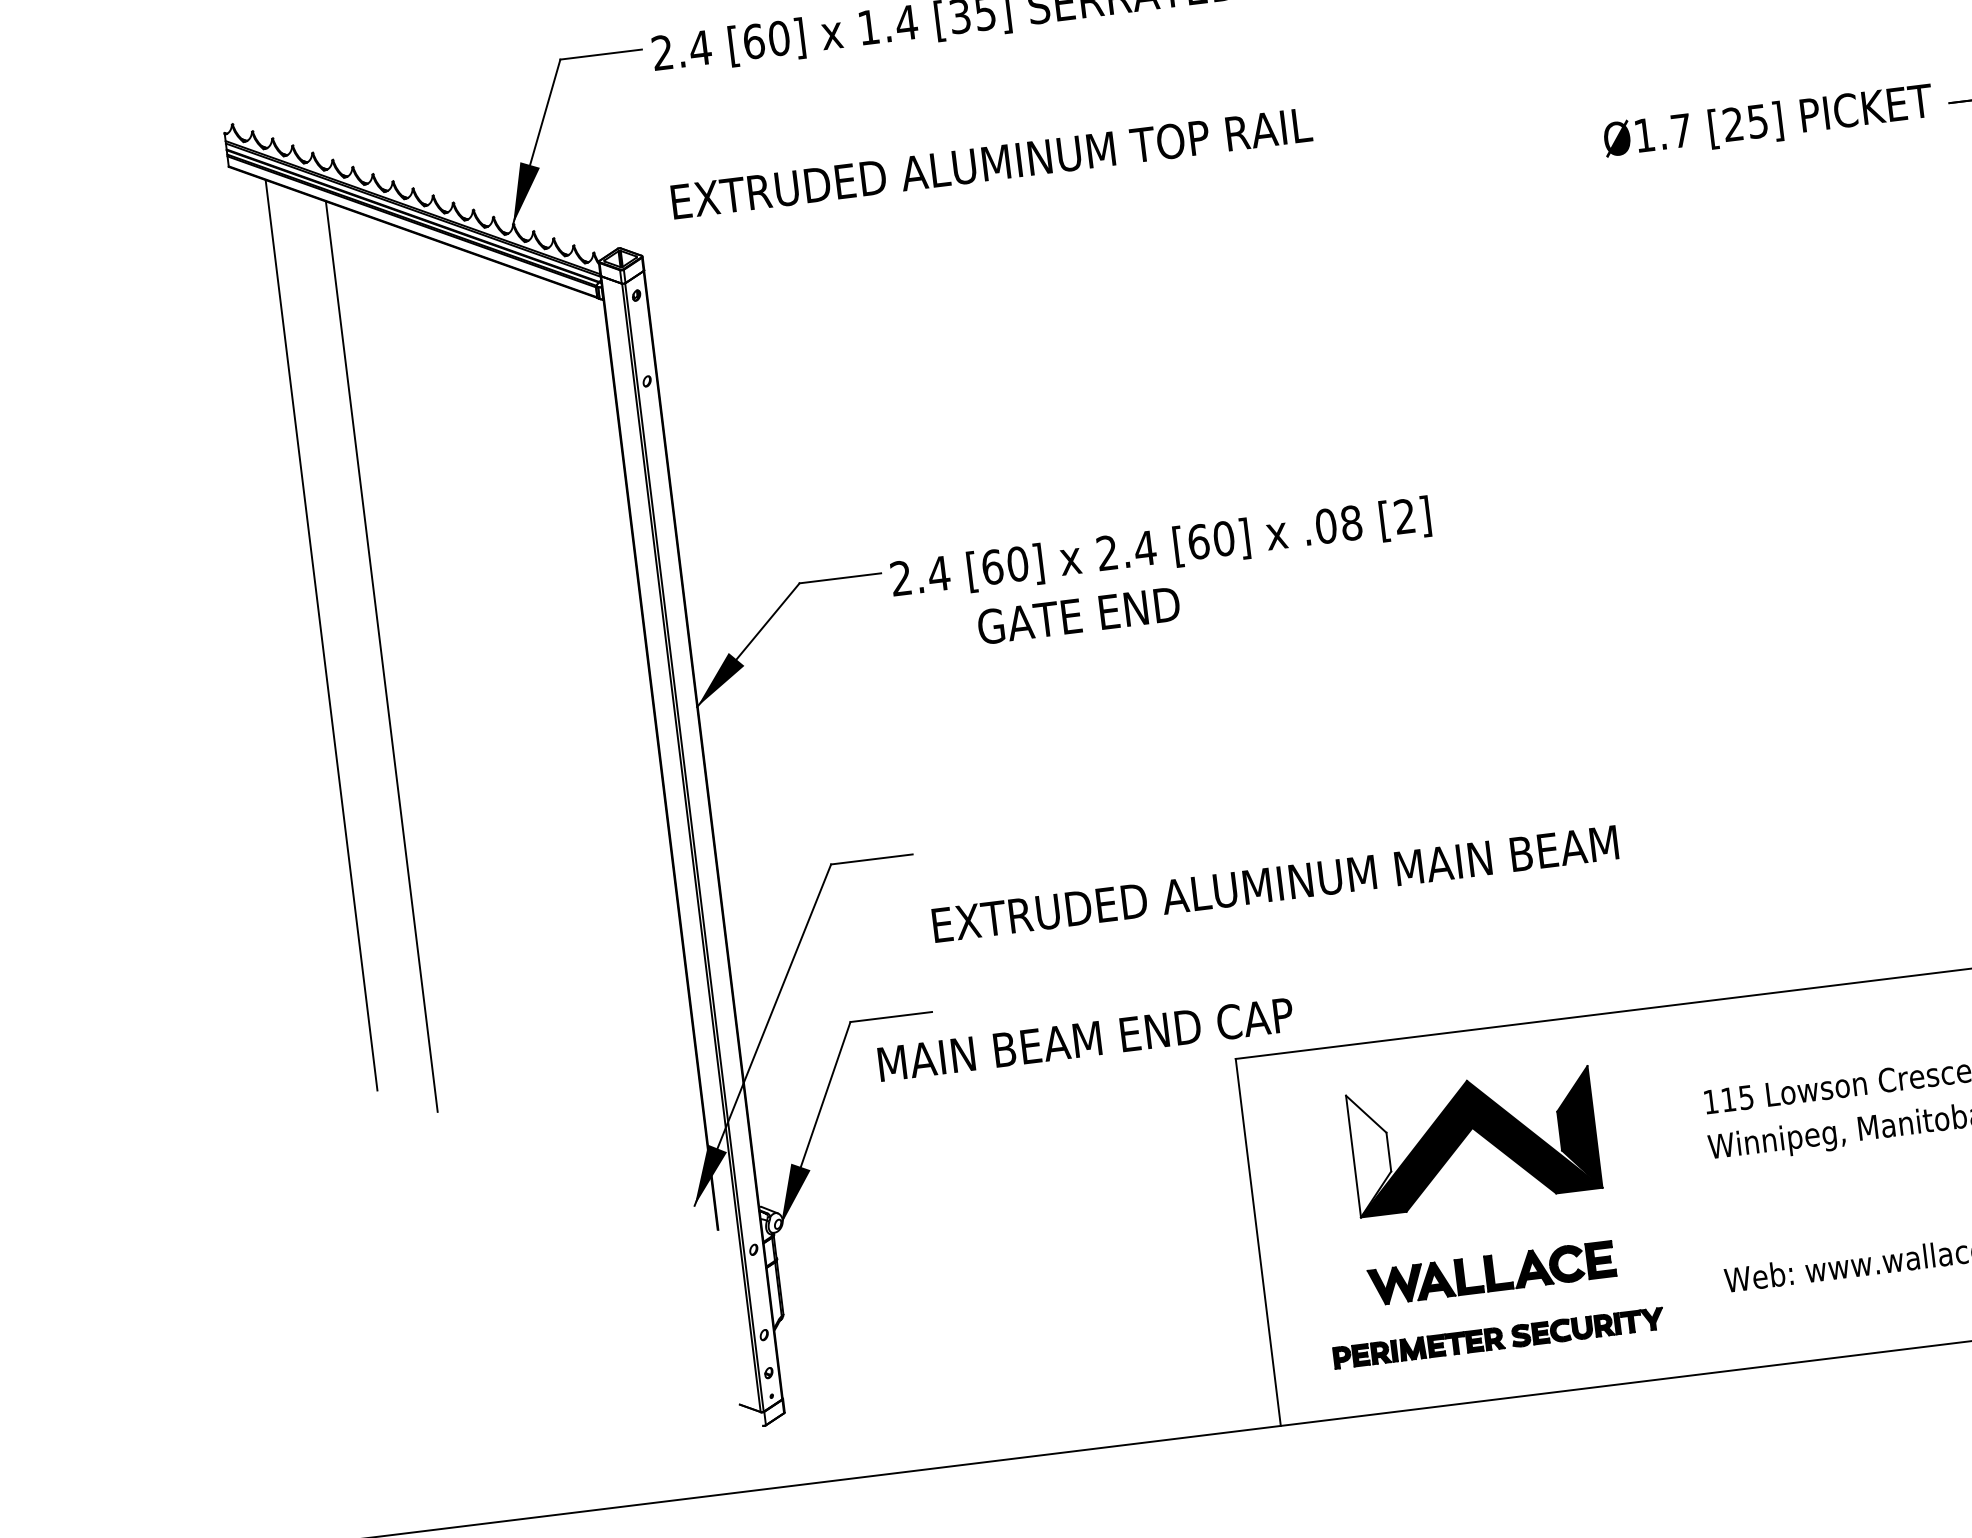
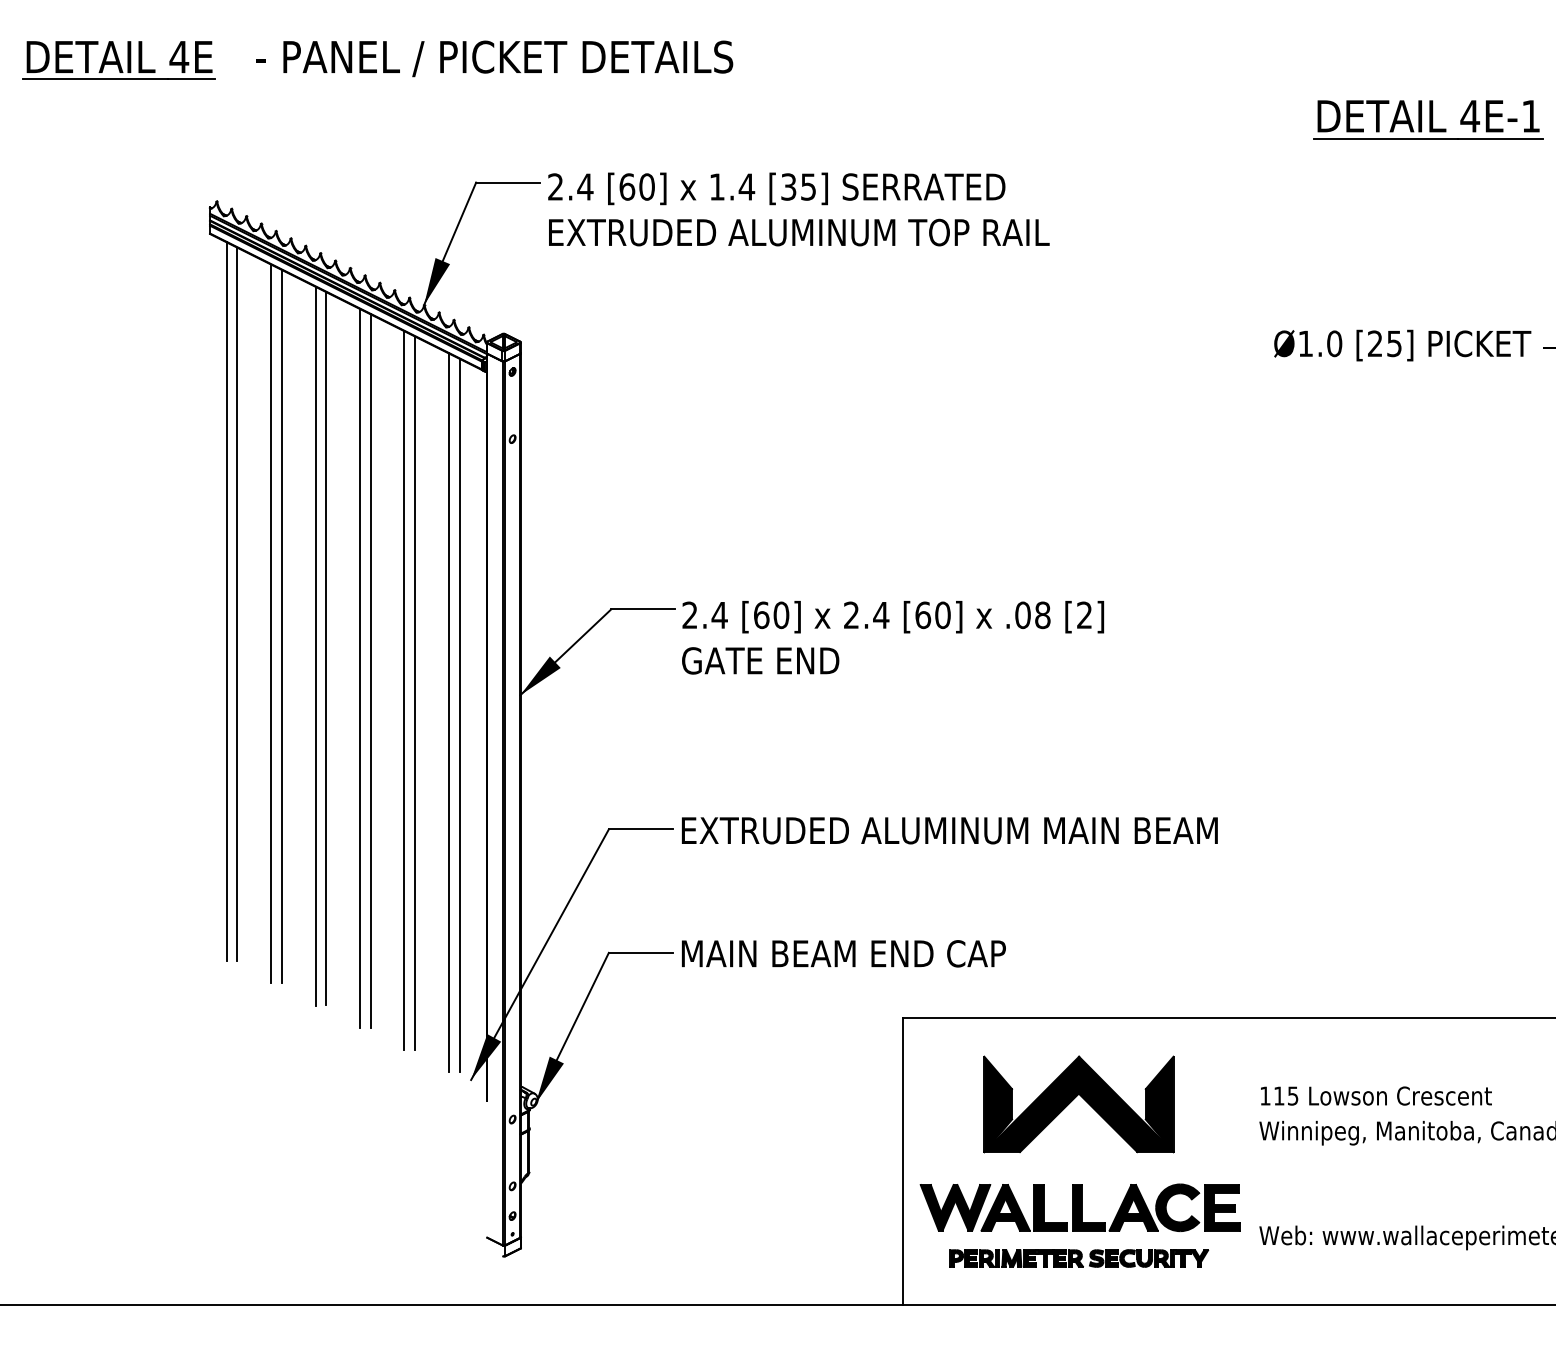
text: (1681, 130) -> (1334, 343), Ø1.7 -> Ø1.0
text: (992, 163) -> (799, 232), moved
text: (1078, 615) -> (760, 660), moved
line: (307, 633) -> (226, 601), added
line: (368, 654) -> (271, 623), added
line: (427, 675) -> (315, 645), added
line: (442, 677) -> (326, 648), added
line: (488, 697) -> (360, 668), added
line: (501, 698) -> (370, 670), added
line: (548, 719) -> (404, 690), added
line: (562, 719) -> (415, 692), added
line: (608, 740) -> (448, 712), added
line: (622, 742) -> (459, 715), added
text: (1274, 883) -> (949, 830), moved
text: (1085, 1039) -> (843, 953), moved
fill: (1371, 1154) -> (998, 1104), added
part: (1491, 1273) -> (1079, 1207), size x1.67

